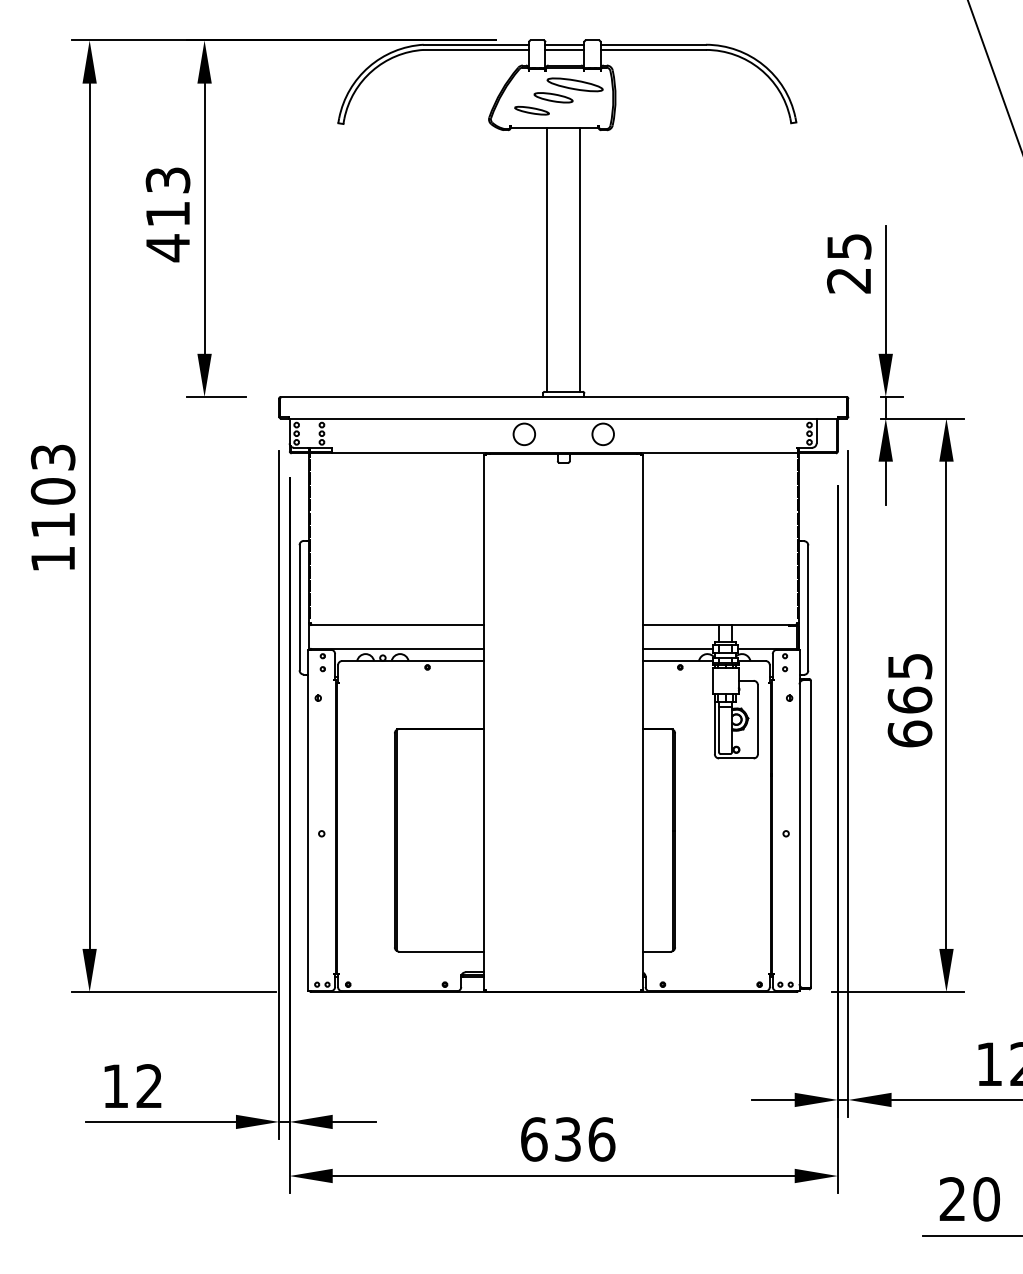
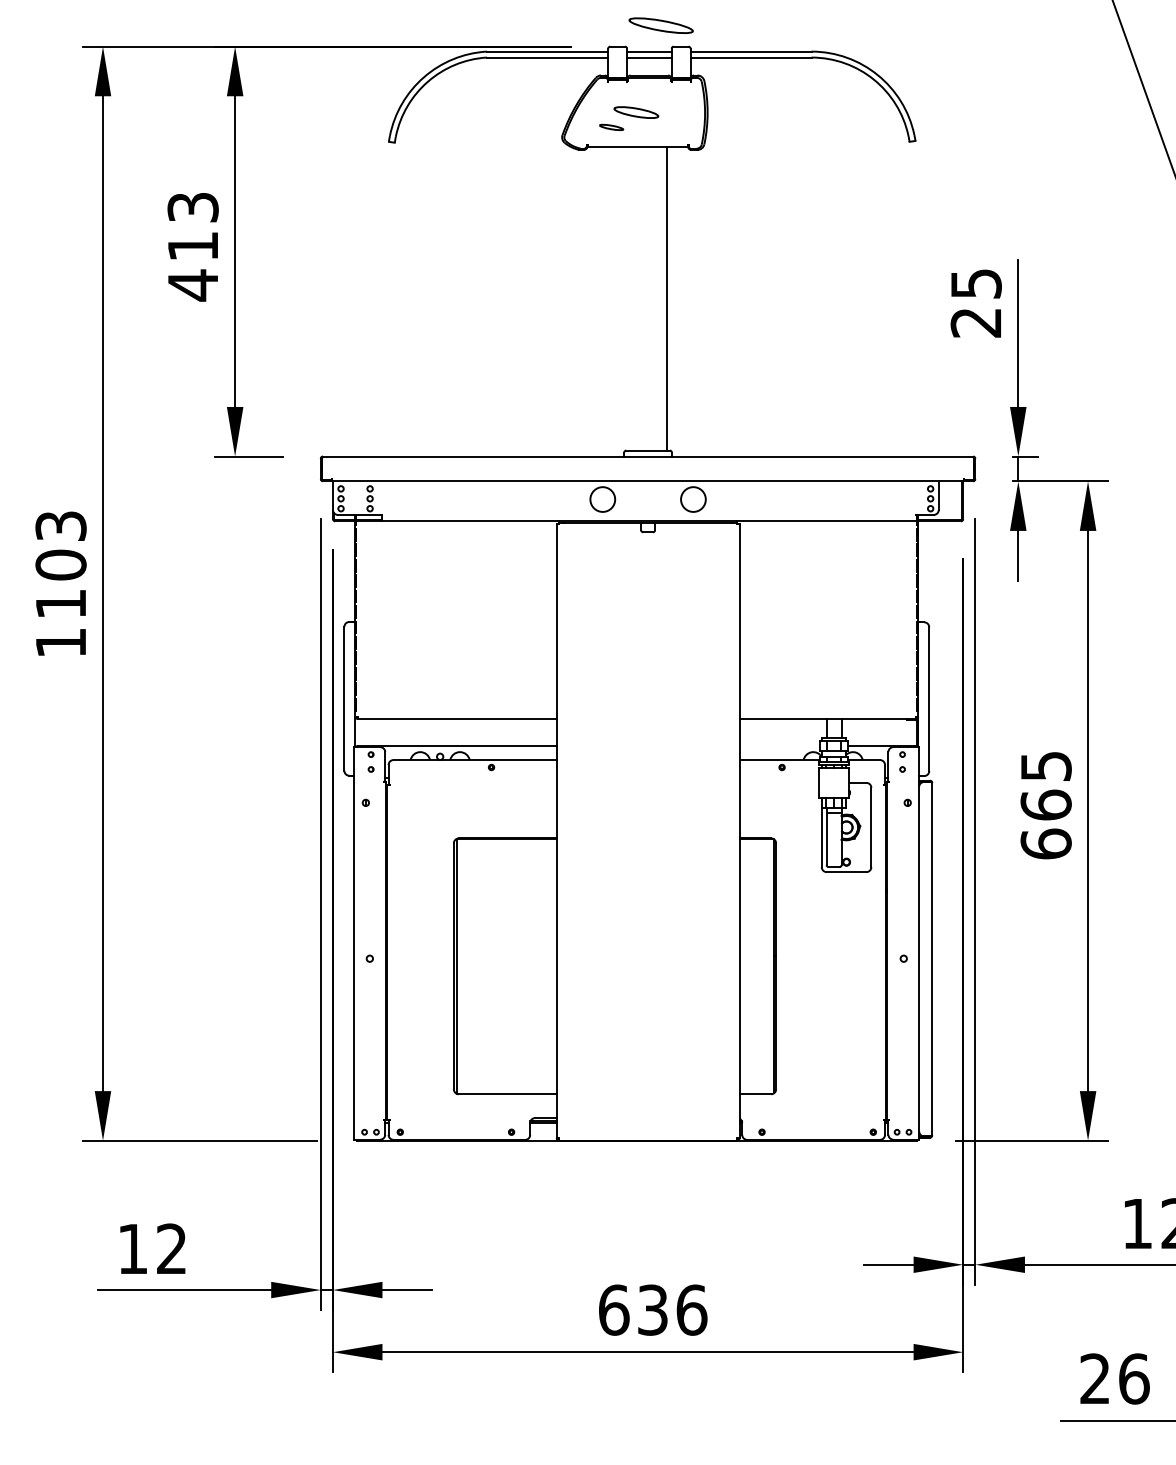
part: (574, 84) -> (660, 25), moved
part: (531, 110) -> (611, 127), size x0.6
line: (547, 259) -> (629, 298), removed
line: (678, 648) -> (779, 745), removed
text: (986, 1198) -> (1134, 1378), 20 -> 26

